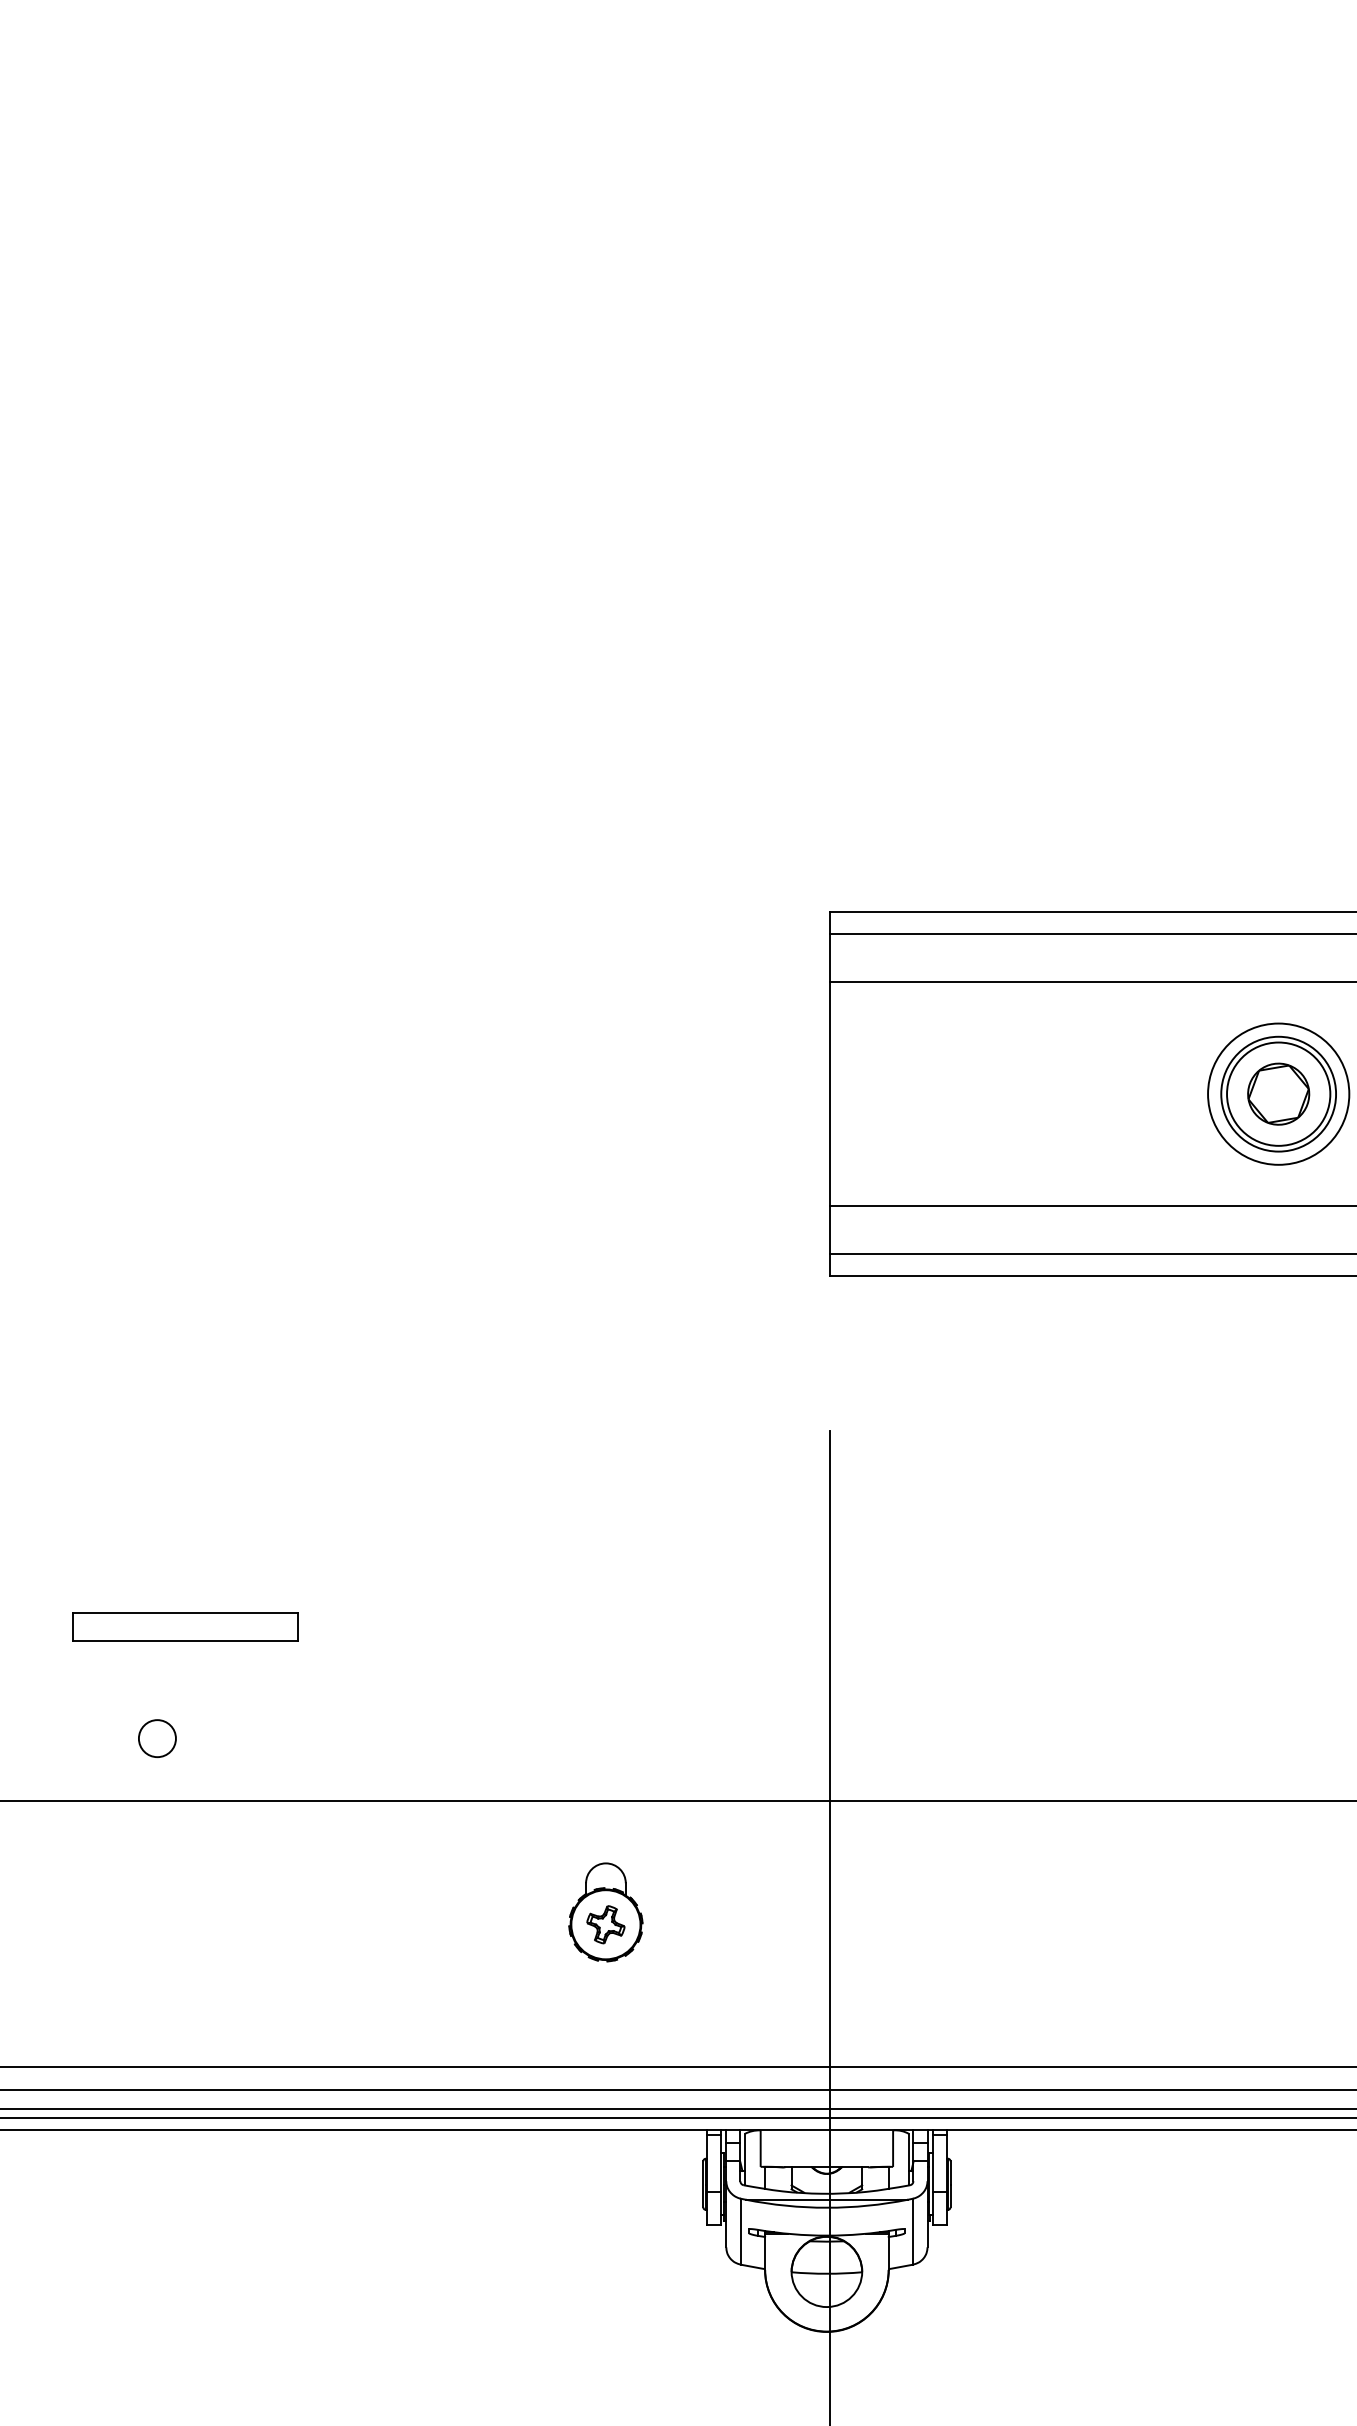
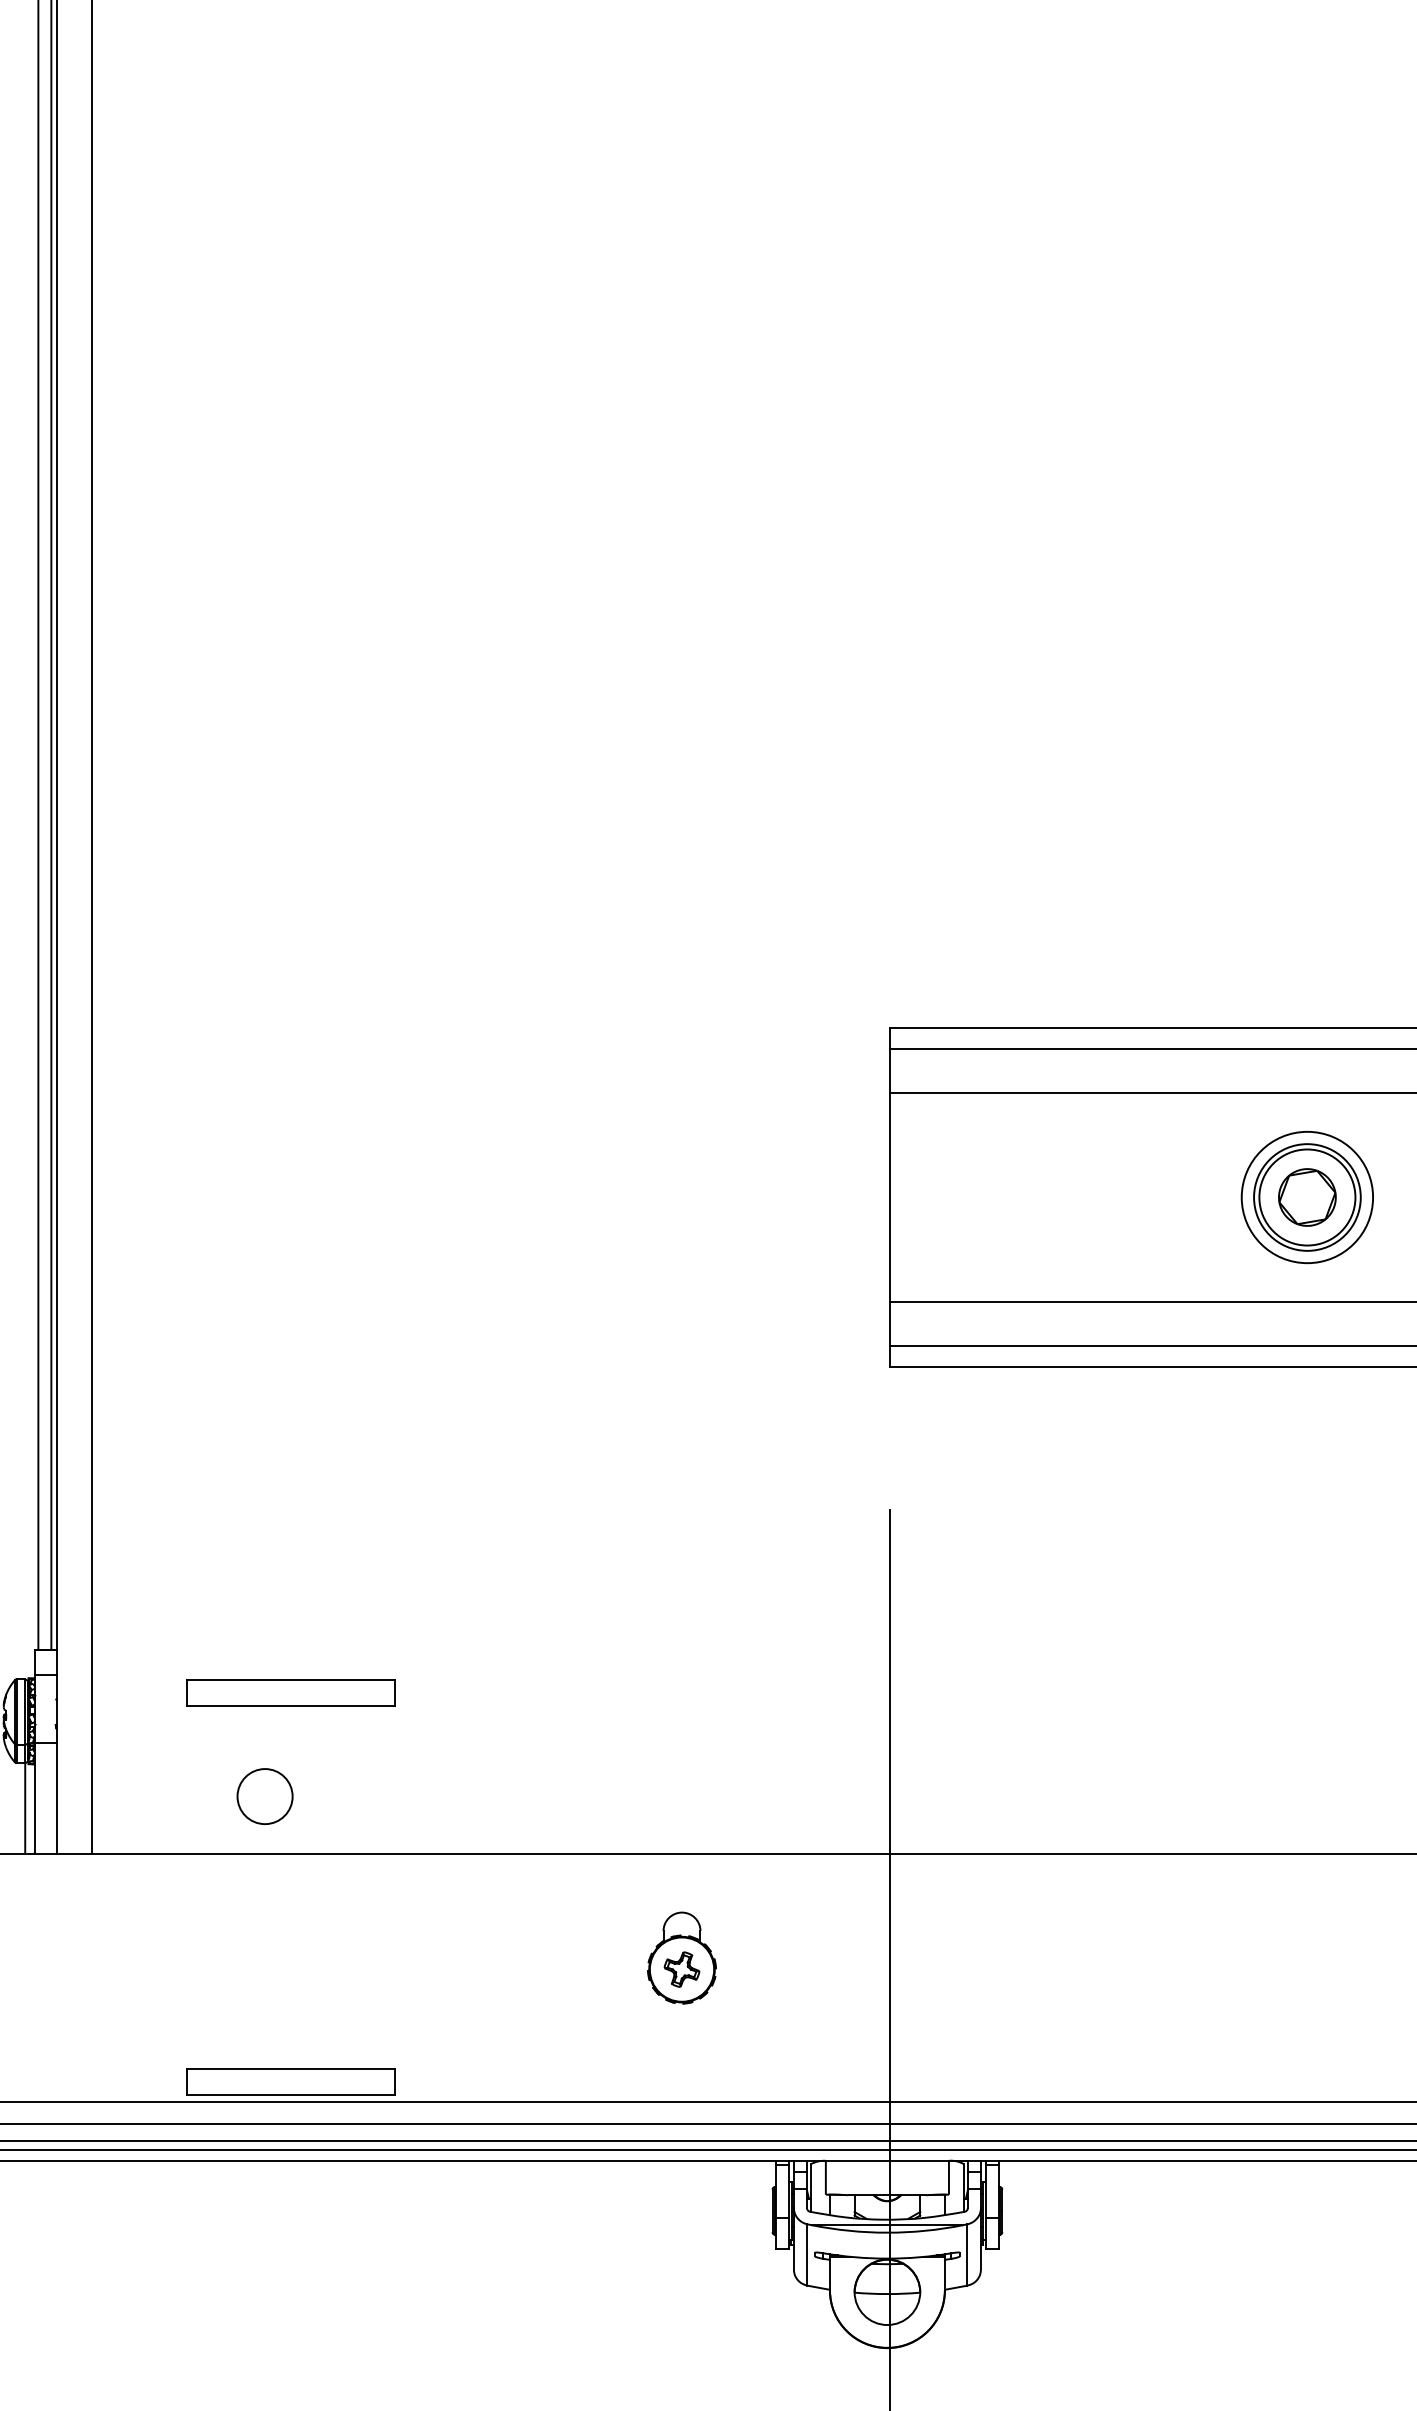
circle: (156, 1738) -> (264, 1796), size x1.6
part: (184, 2045) -> (290, 2081), added

